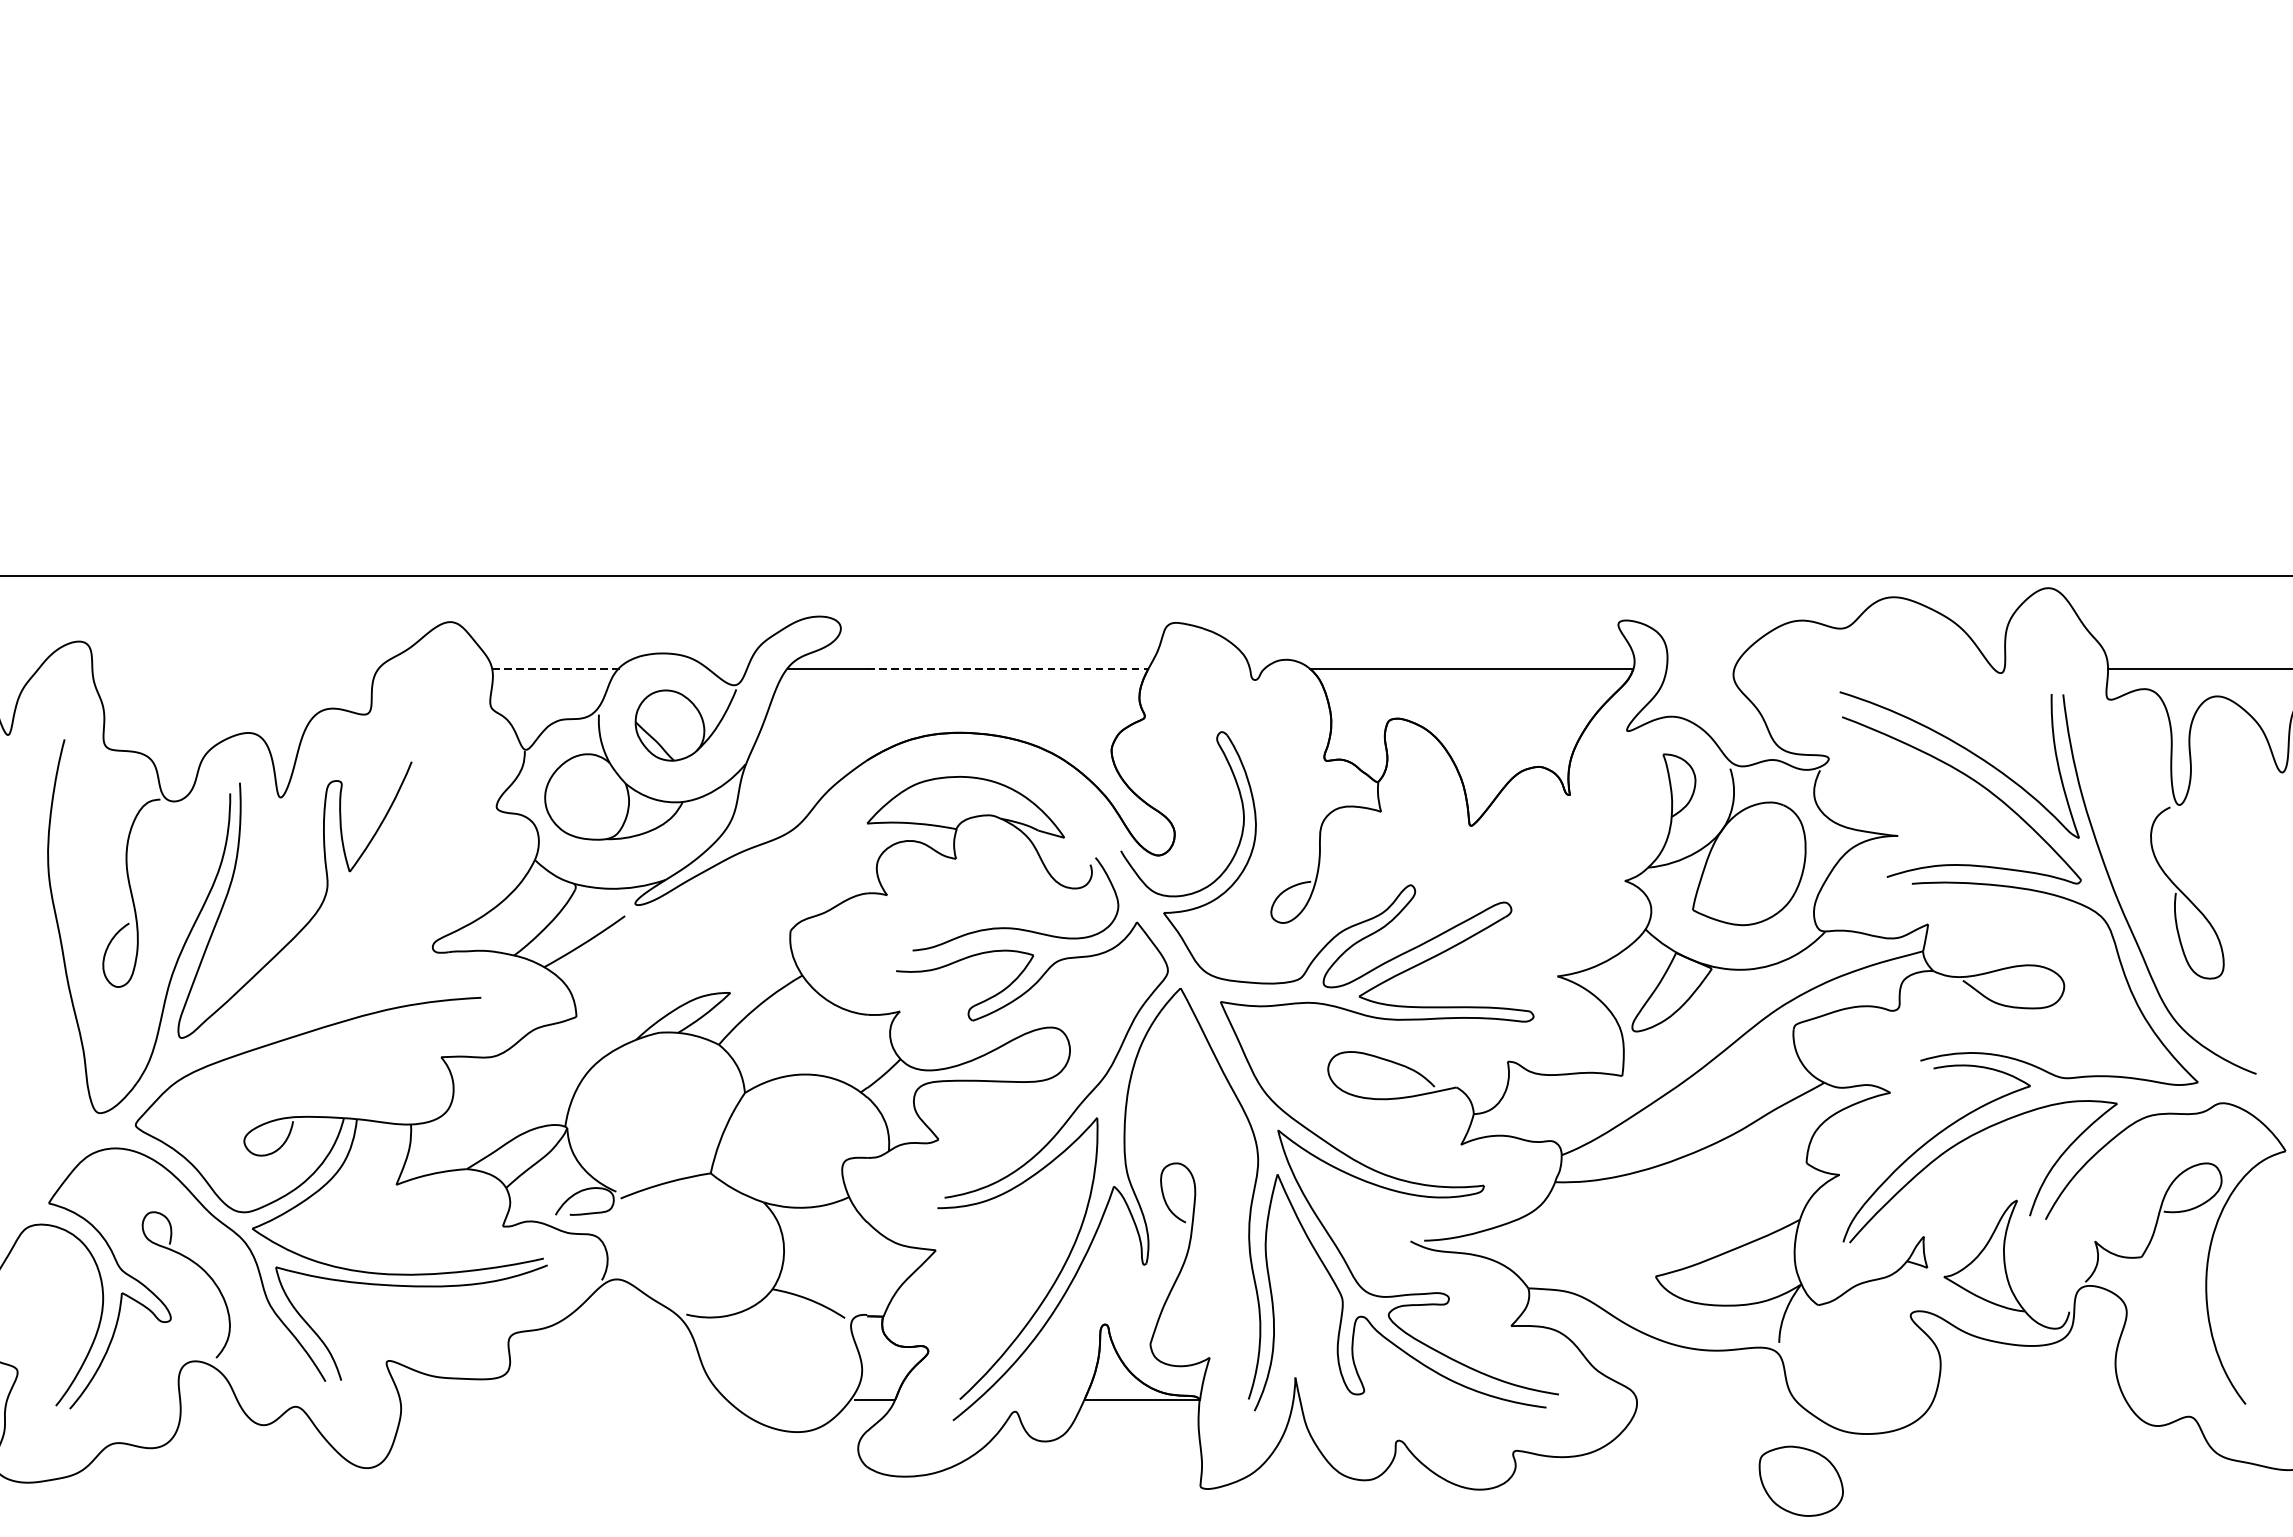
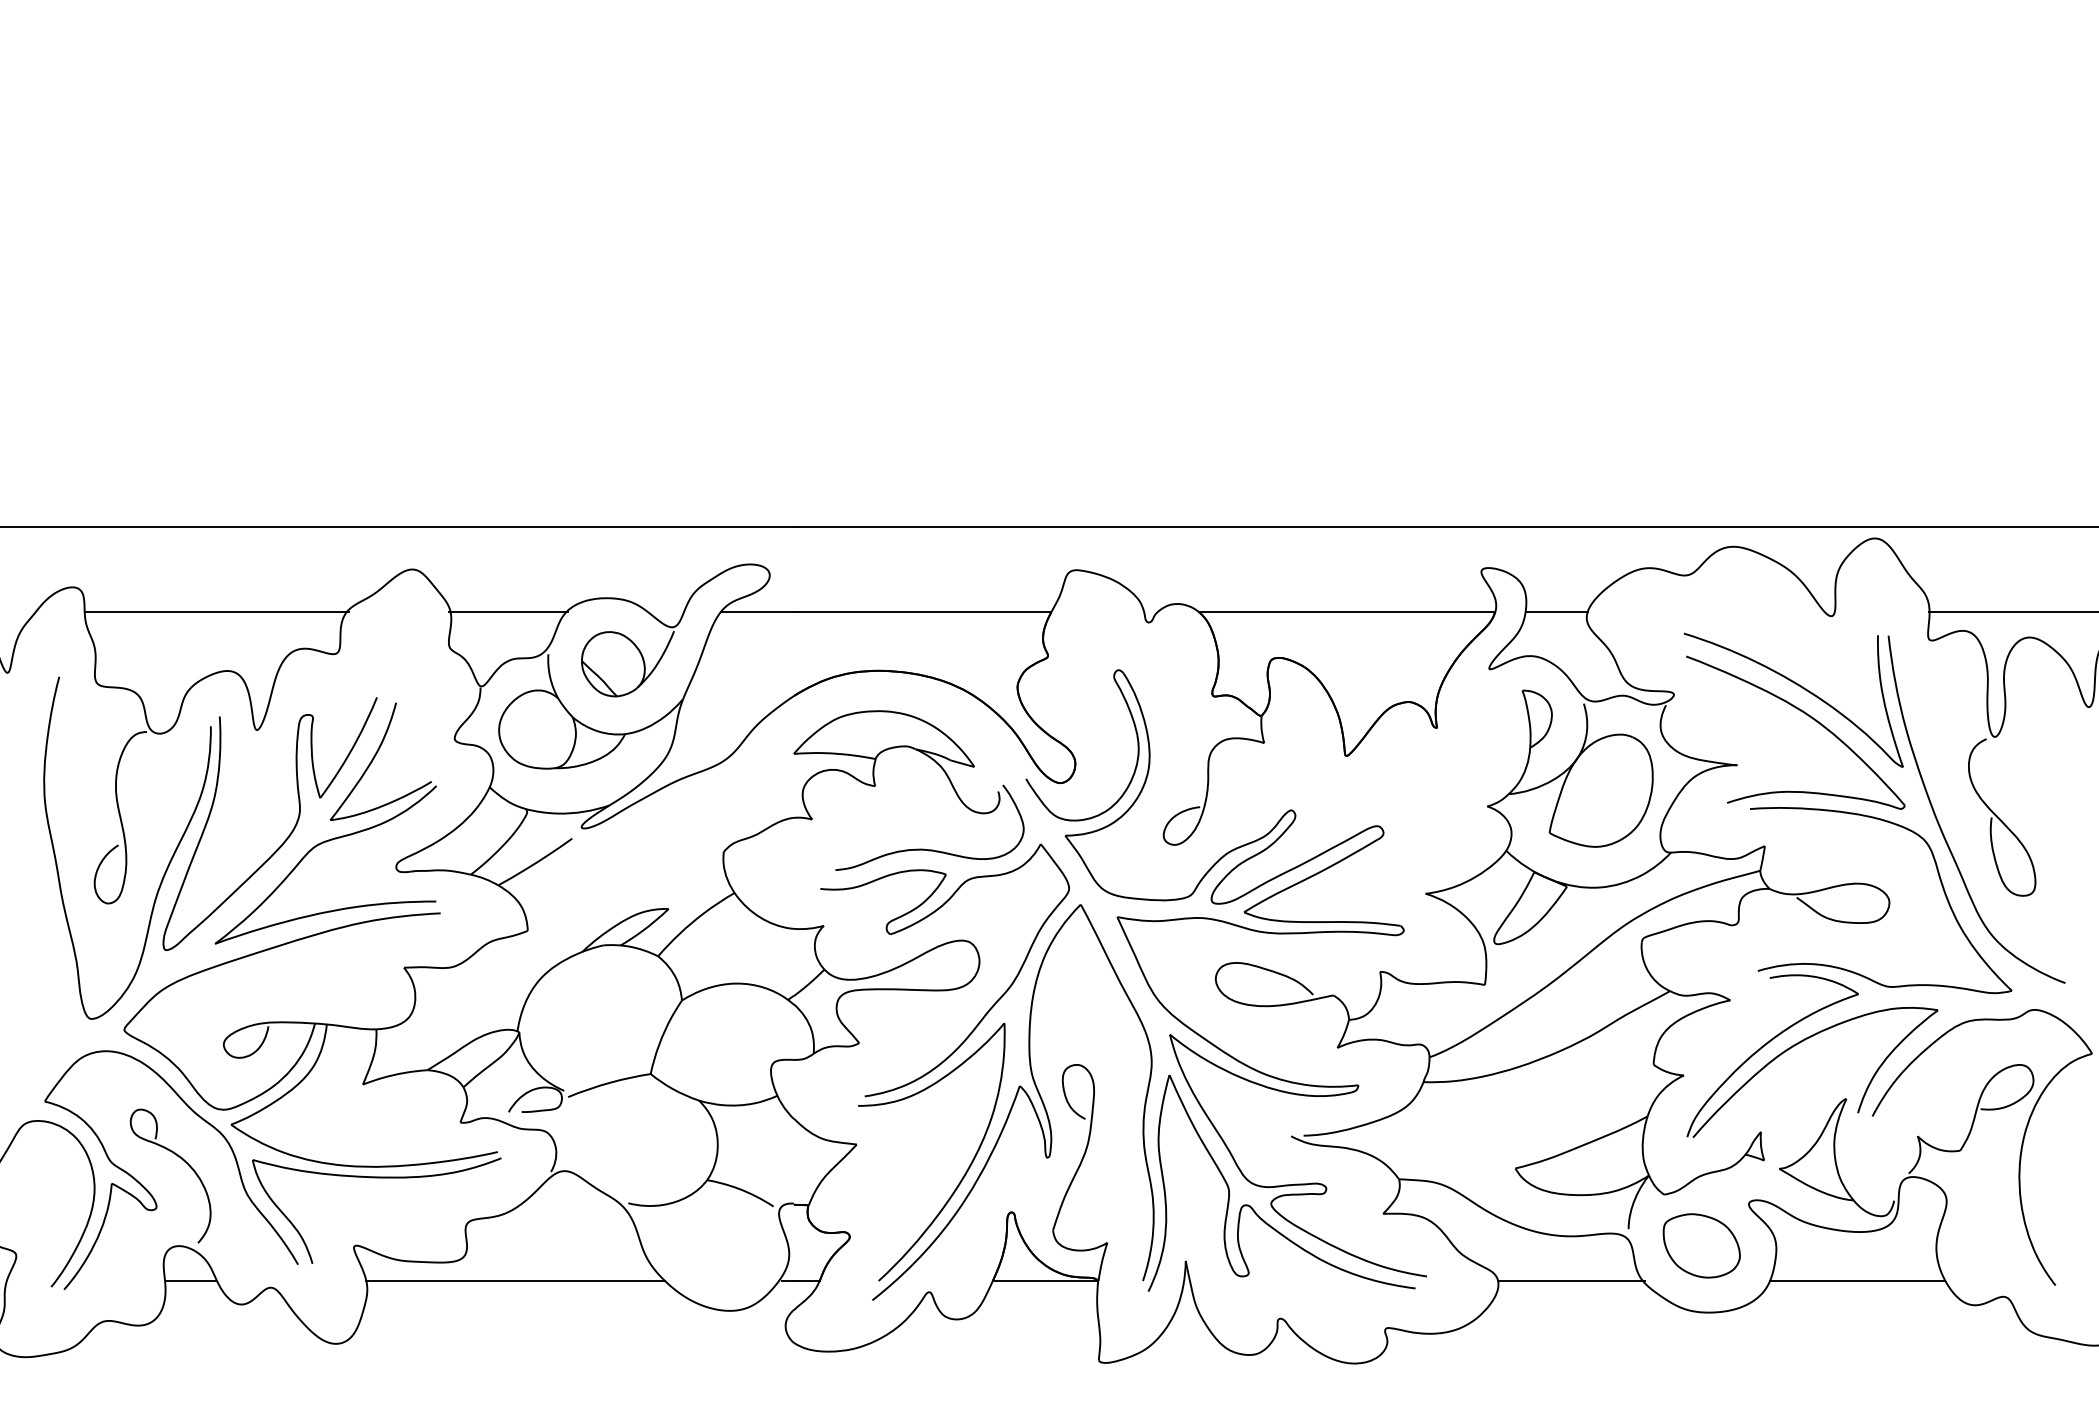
line: (236, 669) -> (216, 612), added
line: (554, 669) -> (507, 612), dashed -> solid
line: (1007, 669) -> (922, 612), dashed -> solid
line: (1701, 669) -> (1557, 612), added
part: (355, 899) -> (325, 823), added
line: (209, 1400) -> (191, 1281), added
line: (561, 1400) -> (514, 1281), added
line: (1716, 1400) -> (1571, 1281), added
line: (2029, 1400) -> (1857, 1281), added
part: (1800, 1480) -> (1701, 1245), moved

